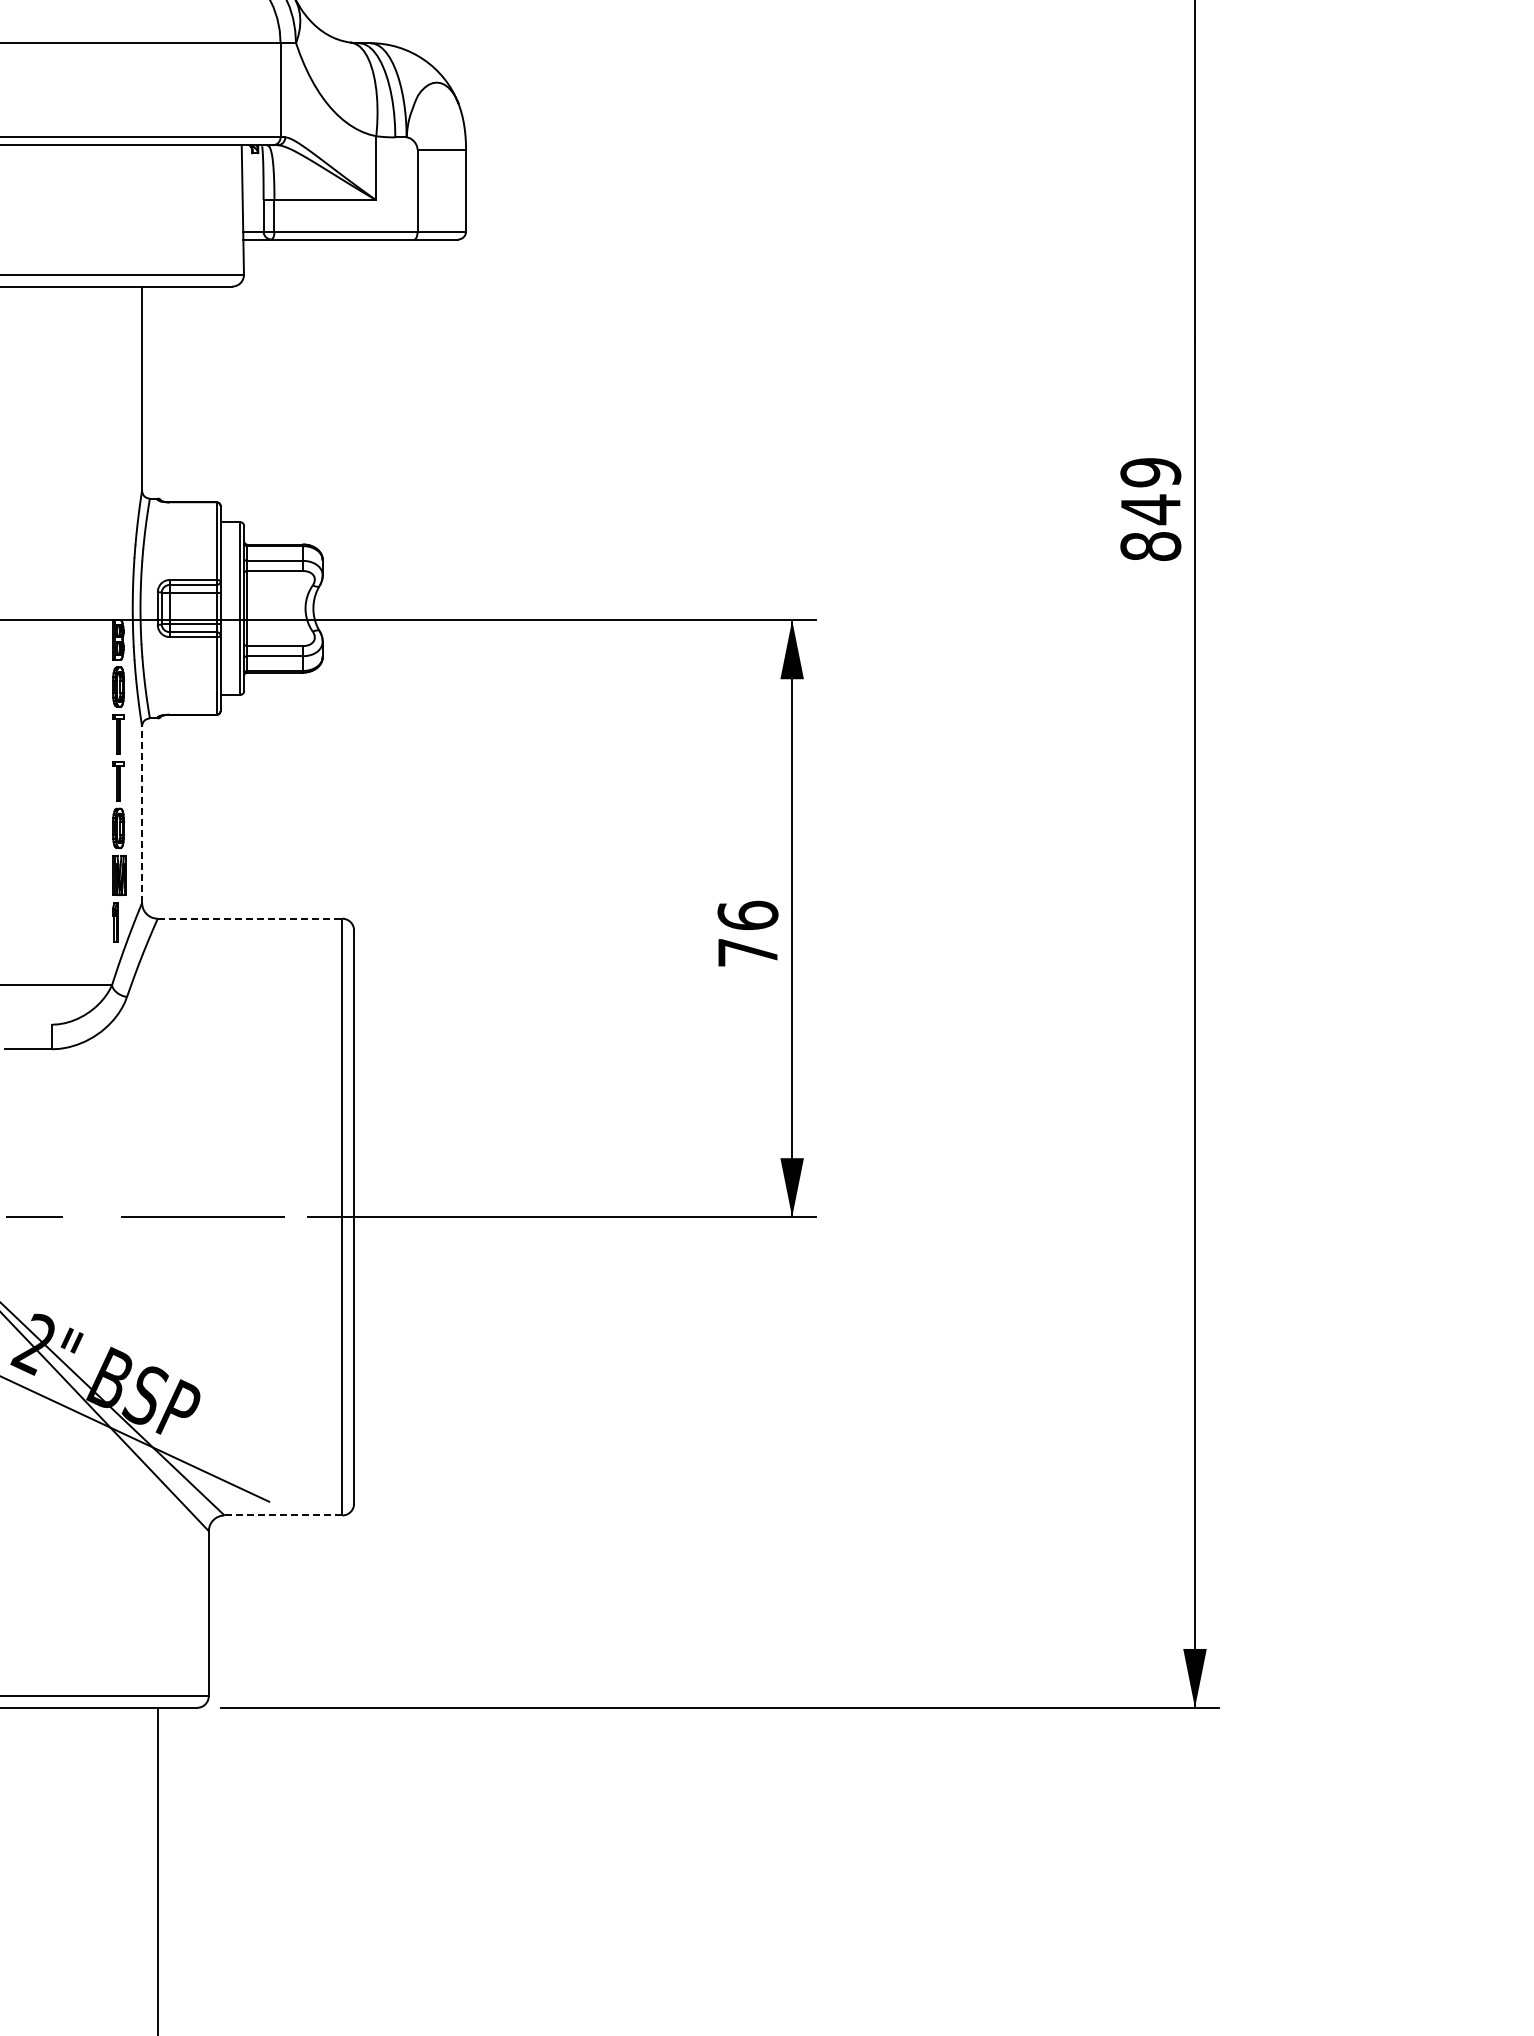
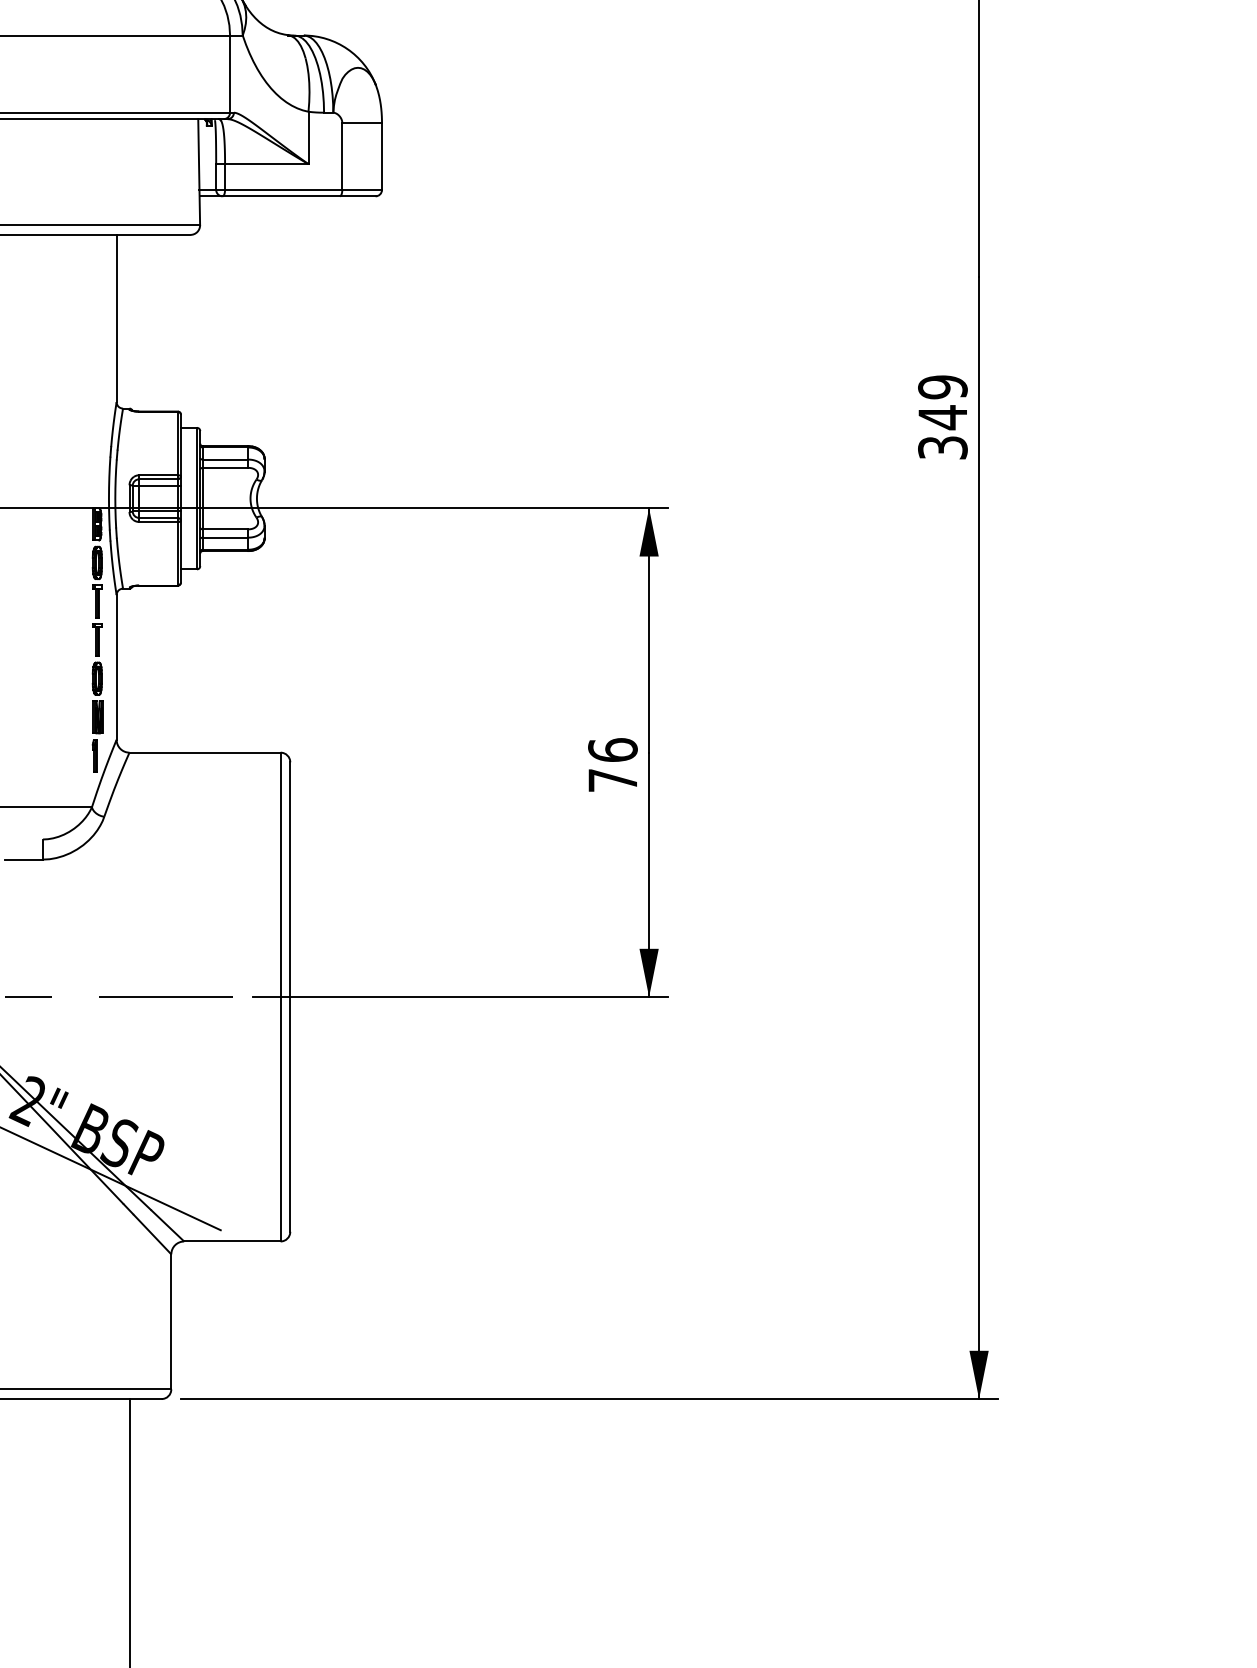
text: (1150, 546) -> (942, 447), 849 -> 349
line: (142, 814) -> (116, 667), dashed -> solid
line: (250, 918) -> (205, 752), dashed -> solid
line: (283, 1515) -> (232, 1241), dashed -> solid

